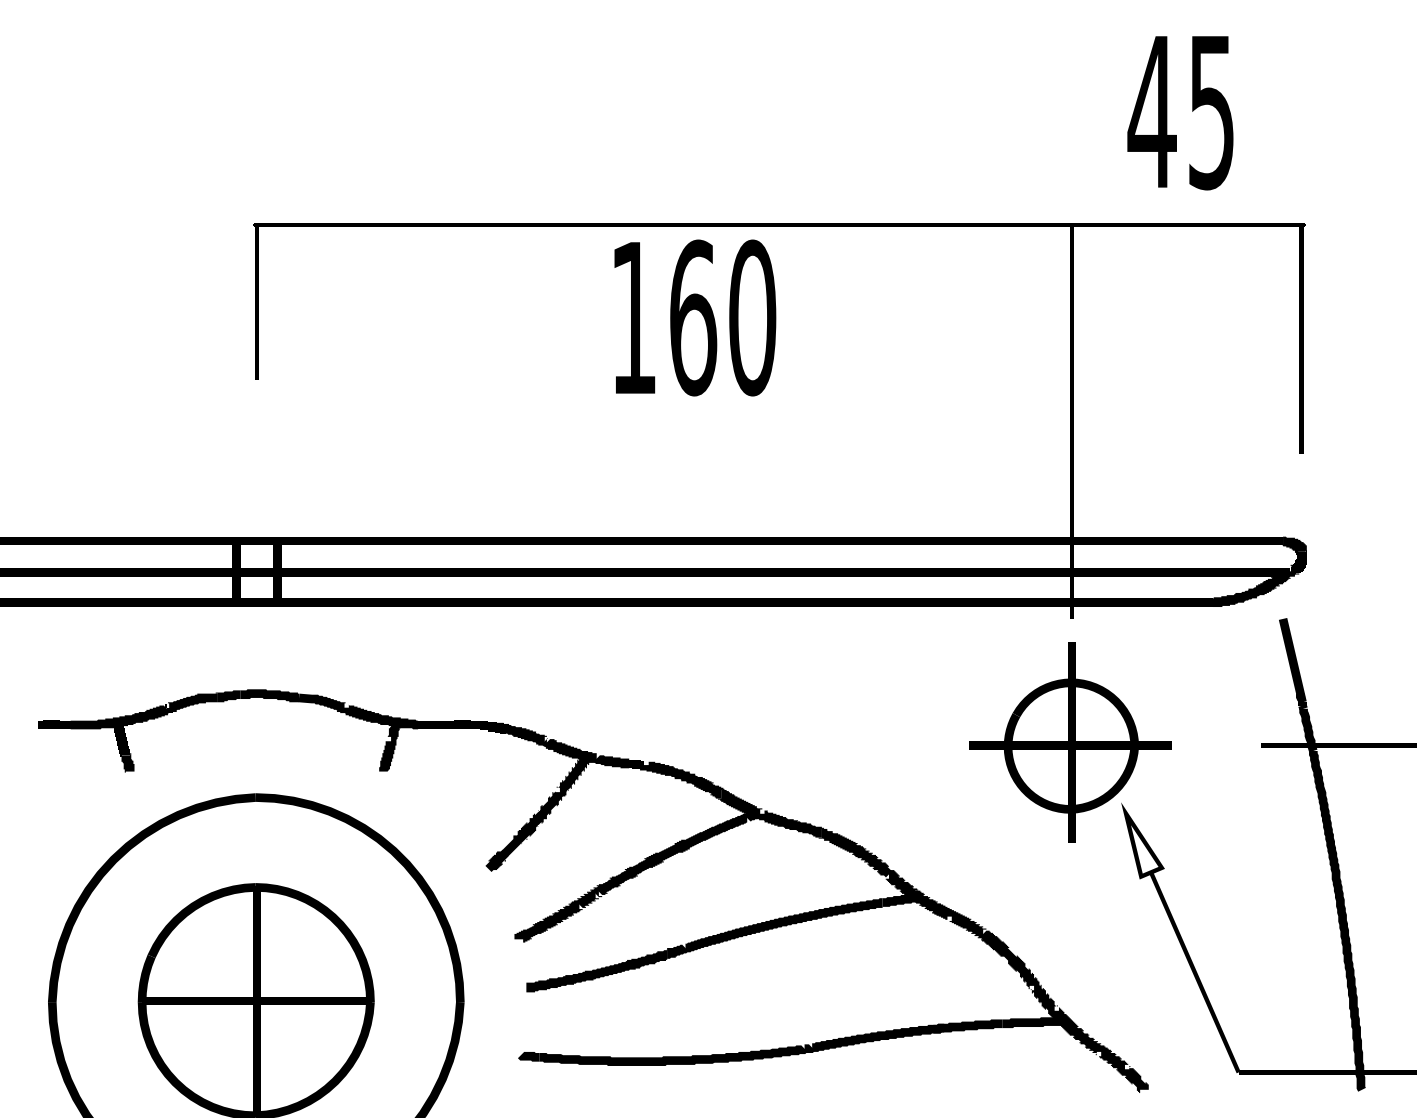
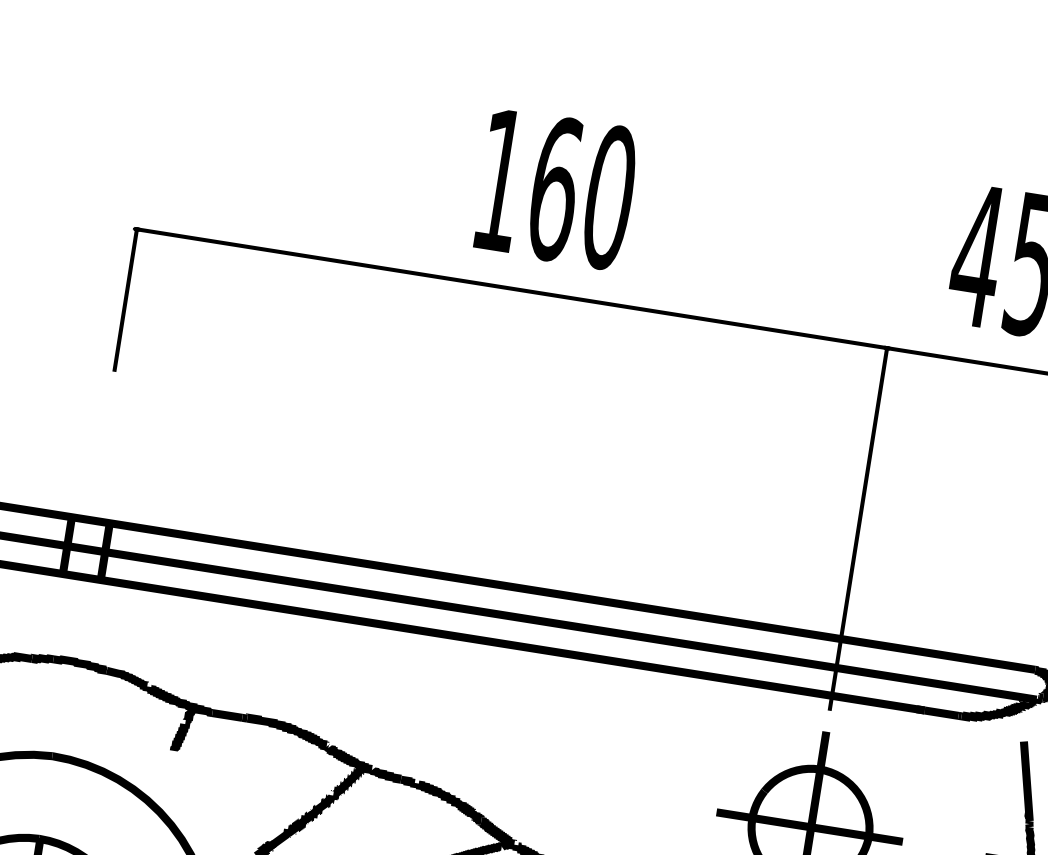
text: (695, 317) -> (557, 188), moved

